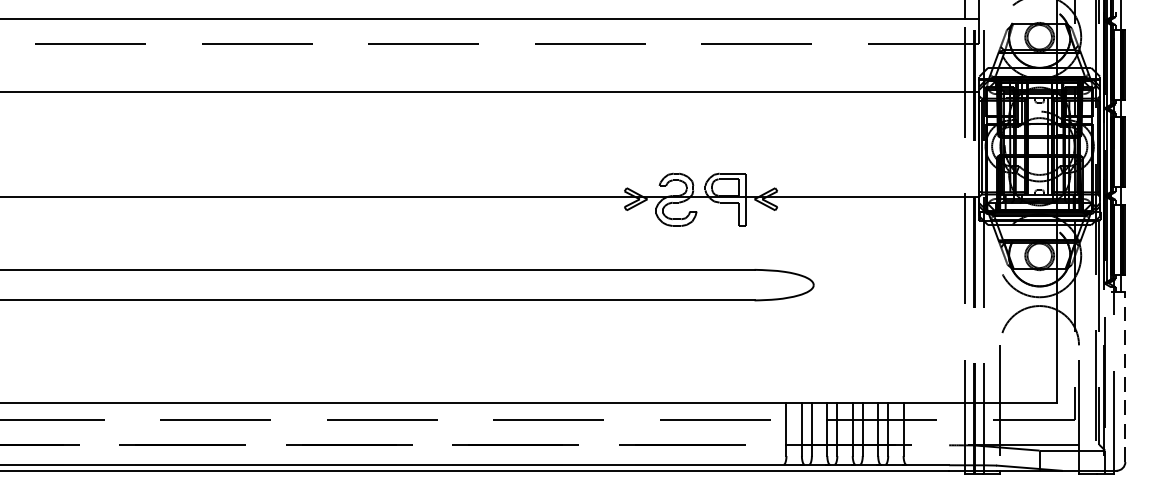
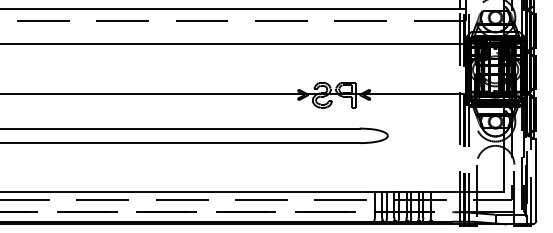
line: (1125, 376) -> (536, 179), dashed -> solid

